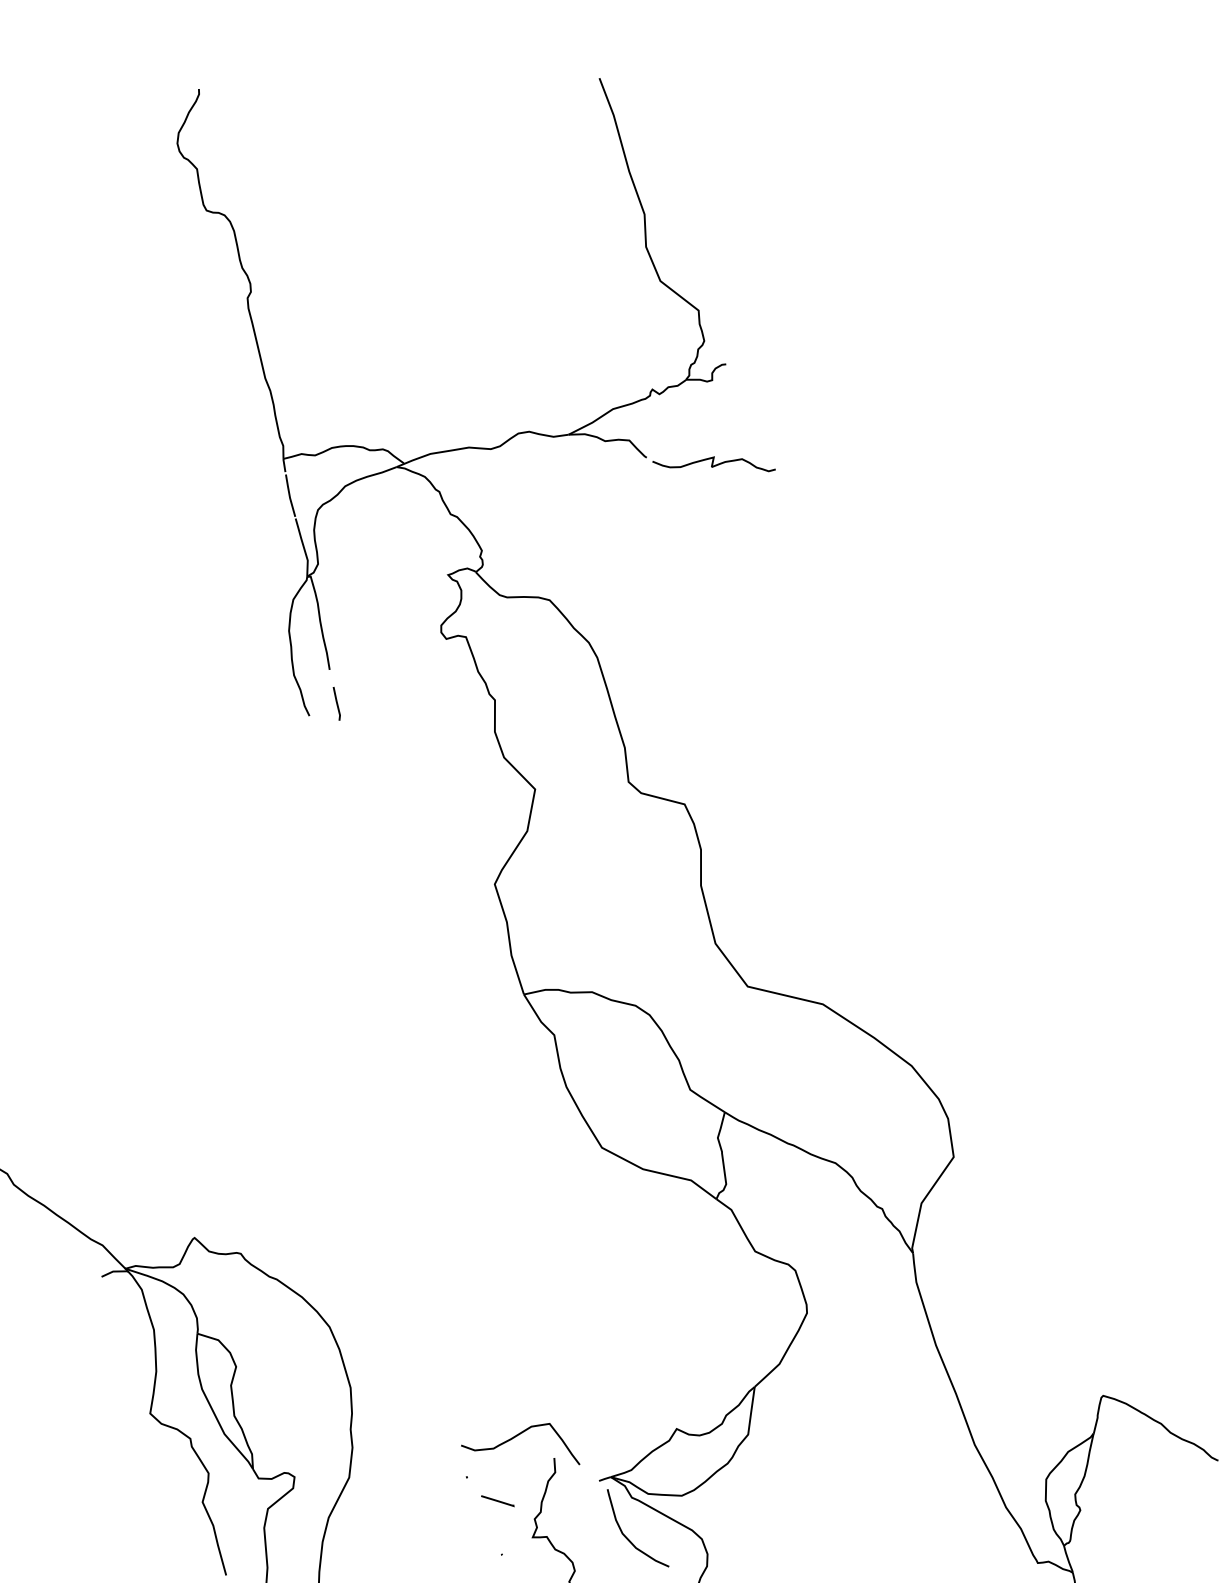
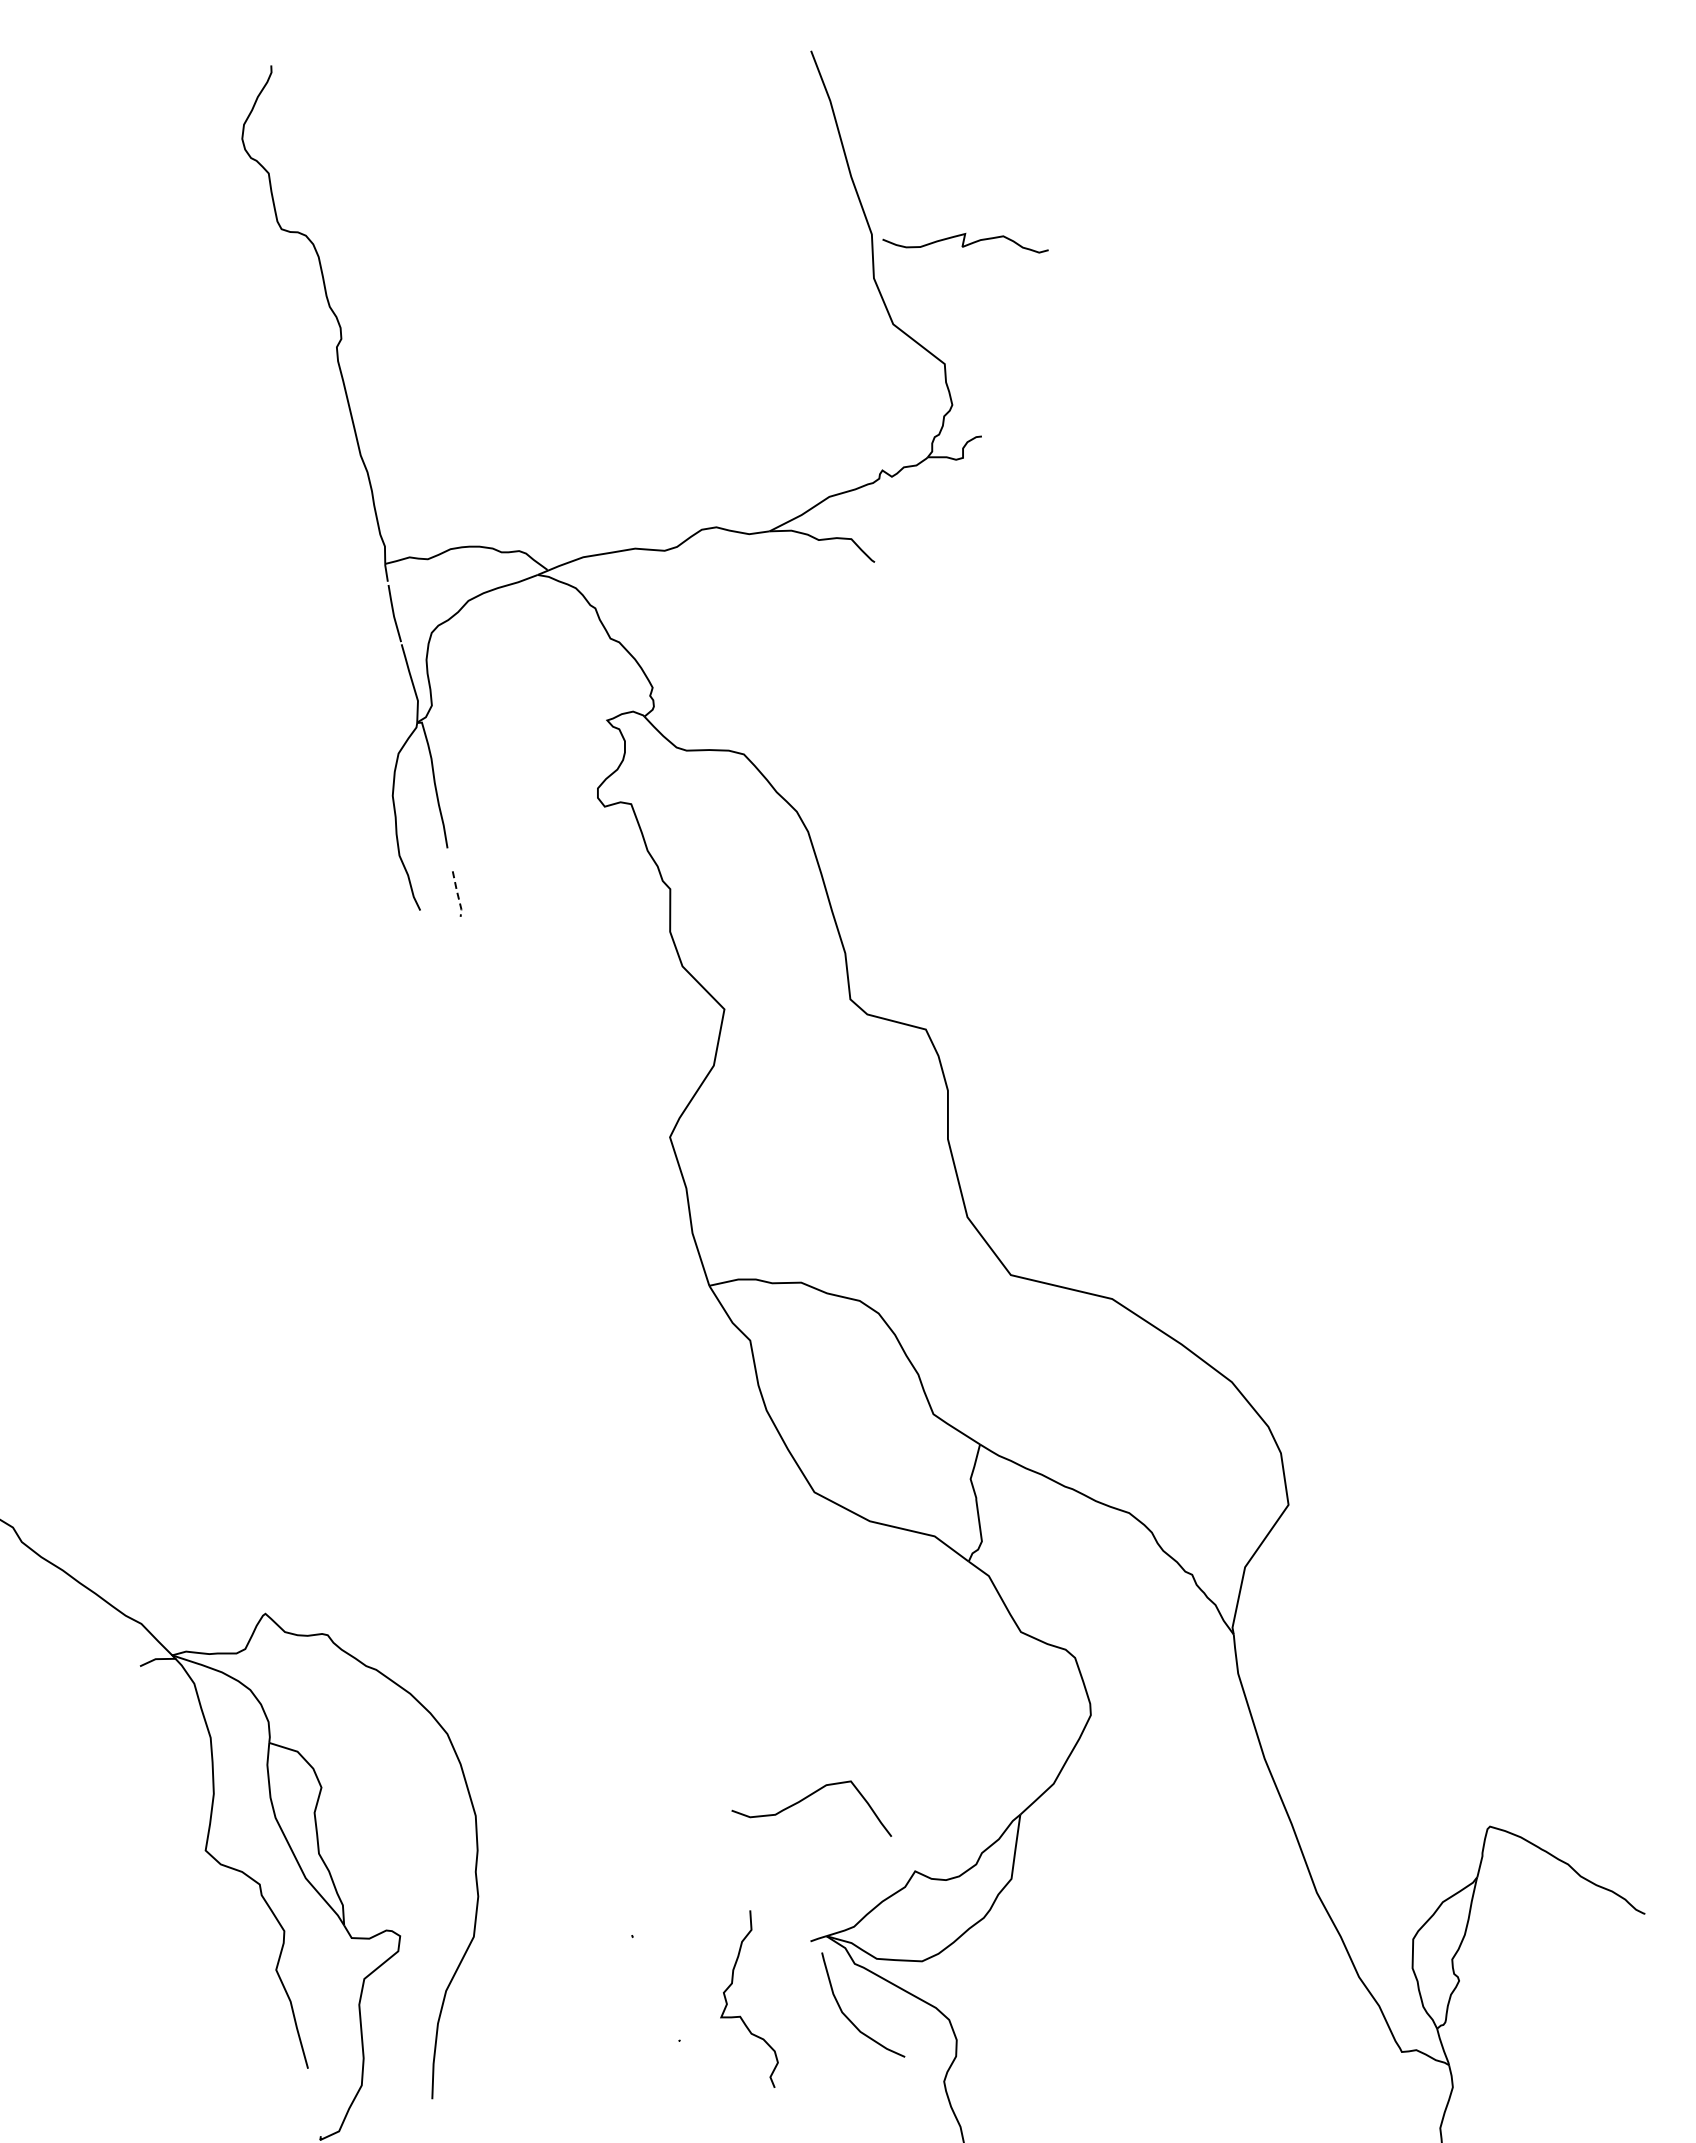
curve: (713, 464) -> (964, 243), moved
line: (337, 704) -> (457, 894), solid -> dashed
curve: (515, 1437) -> (805, 1799), moved
line: (497, 1501) -> (673, 1968), removed

